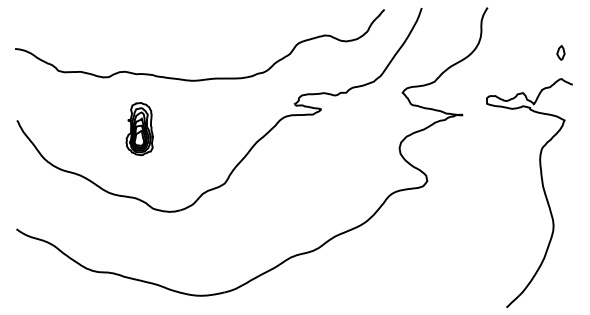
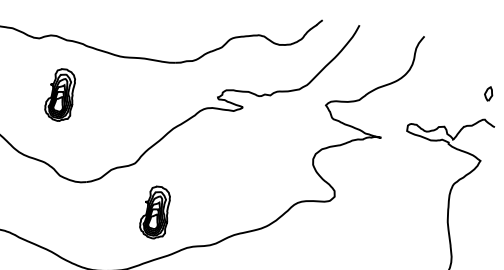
part: (253, 228) -> (155, 212), added

